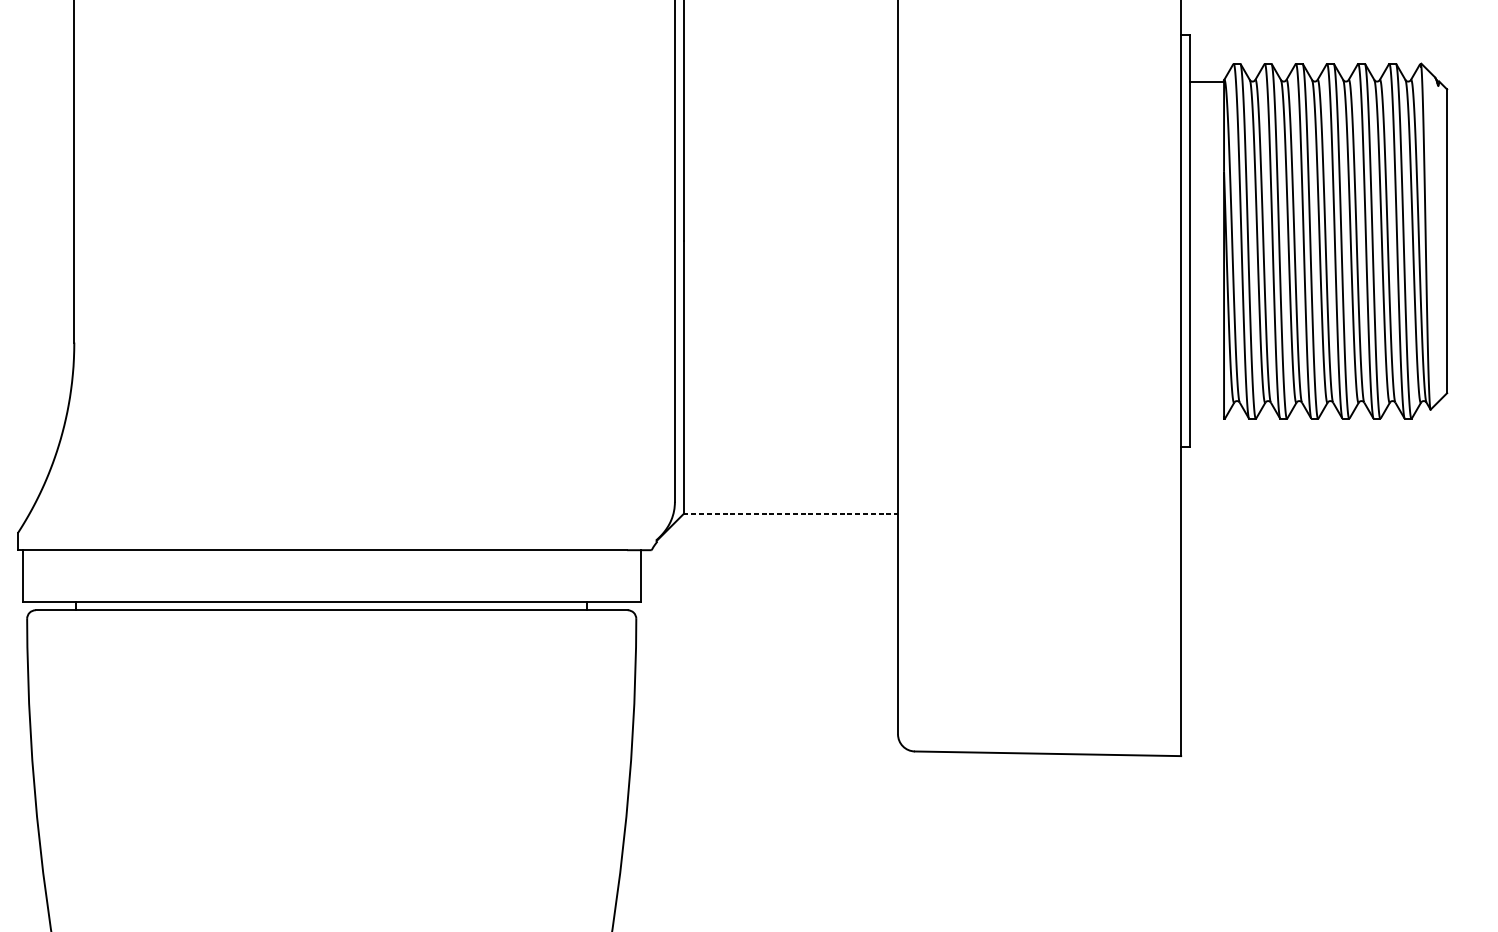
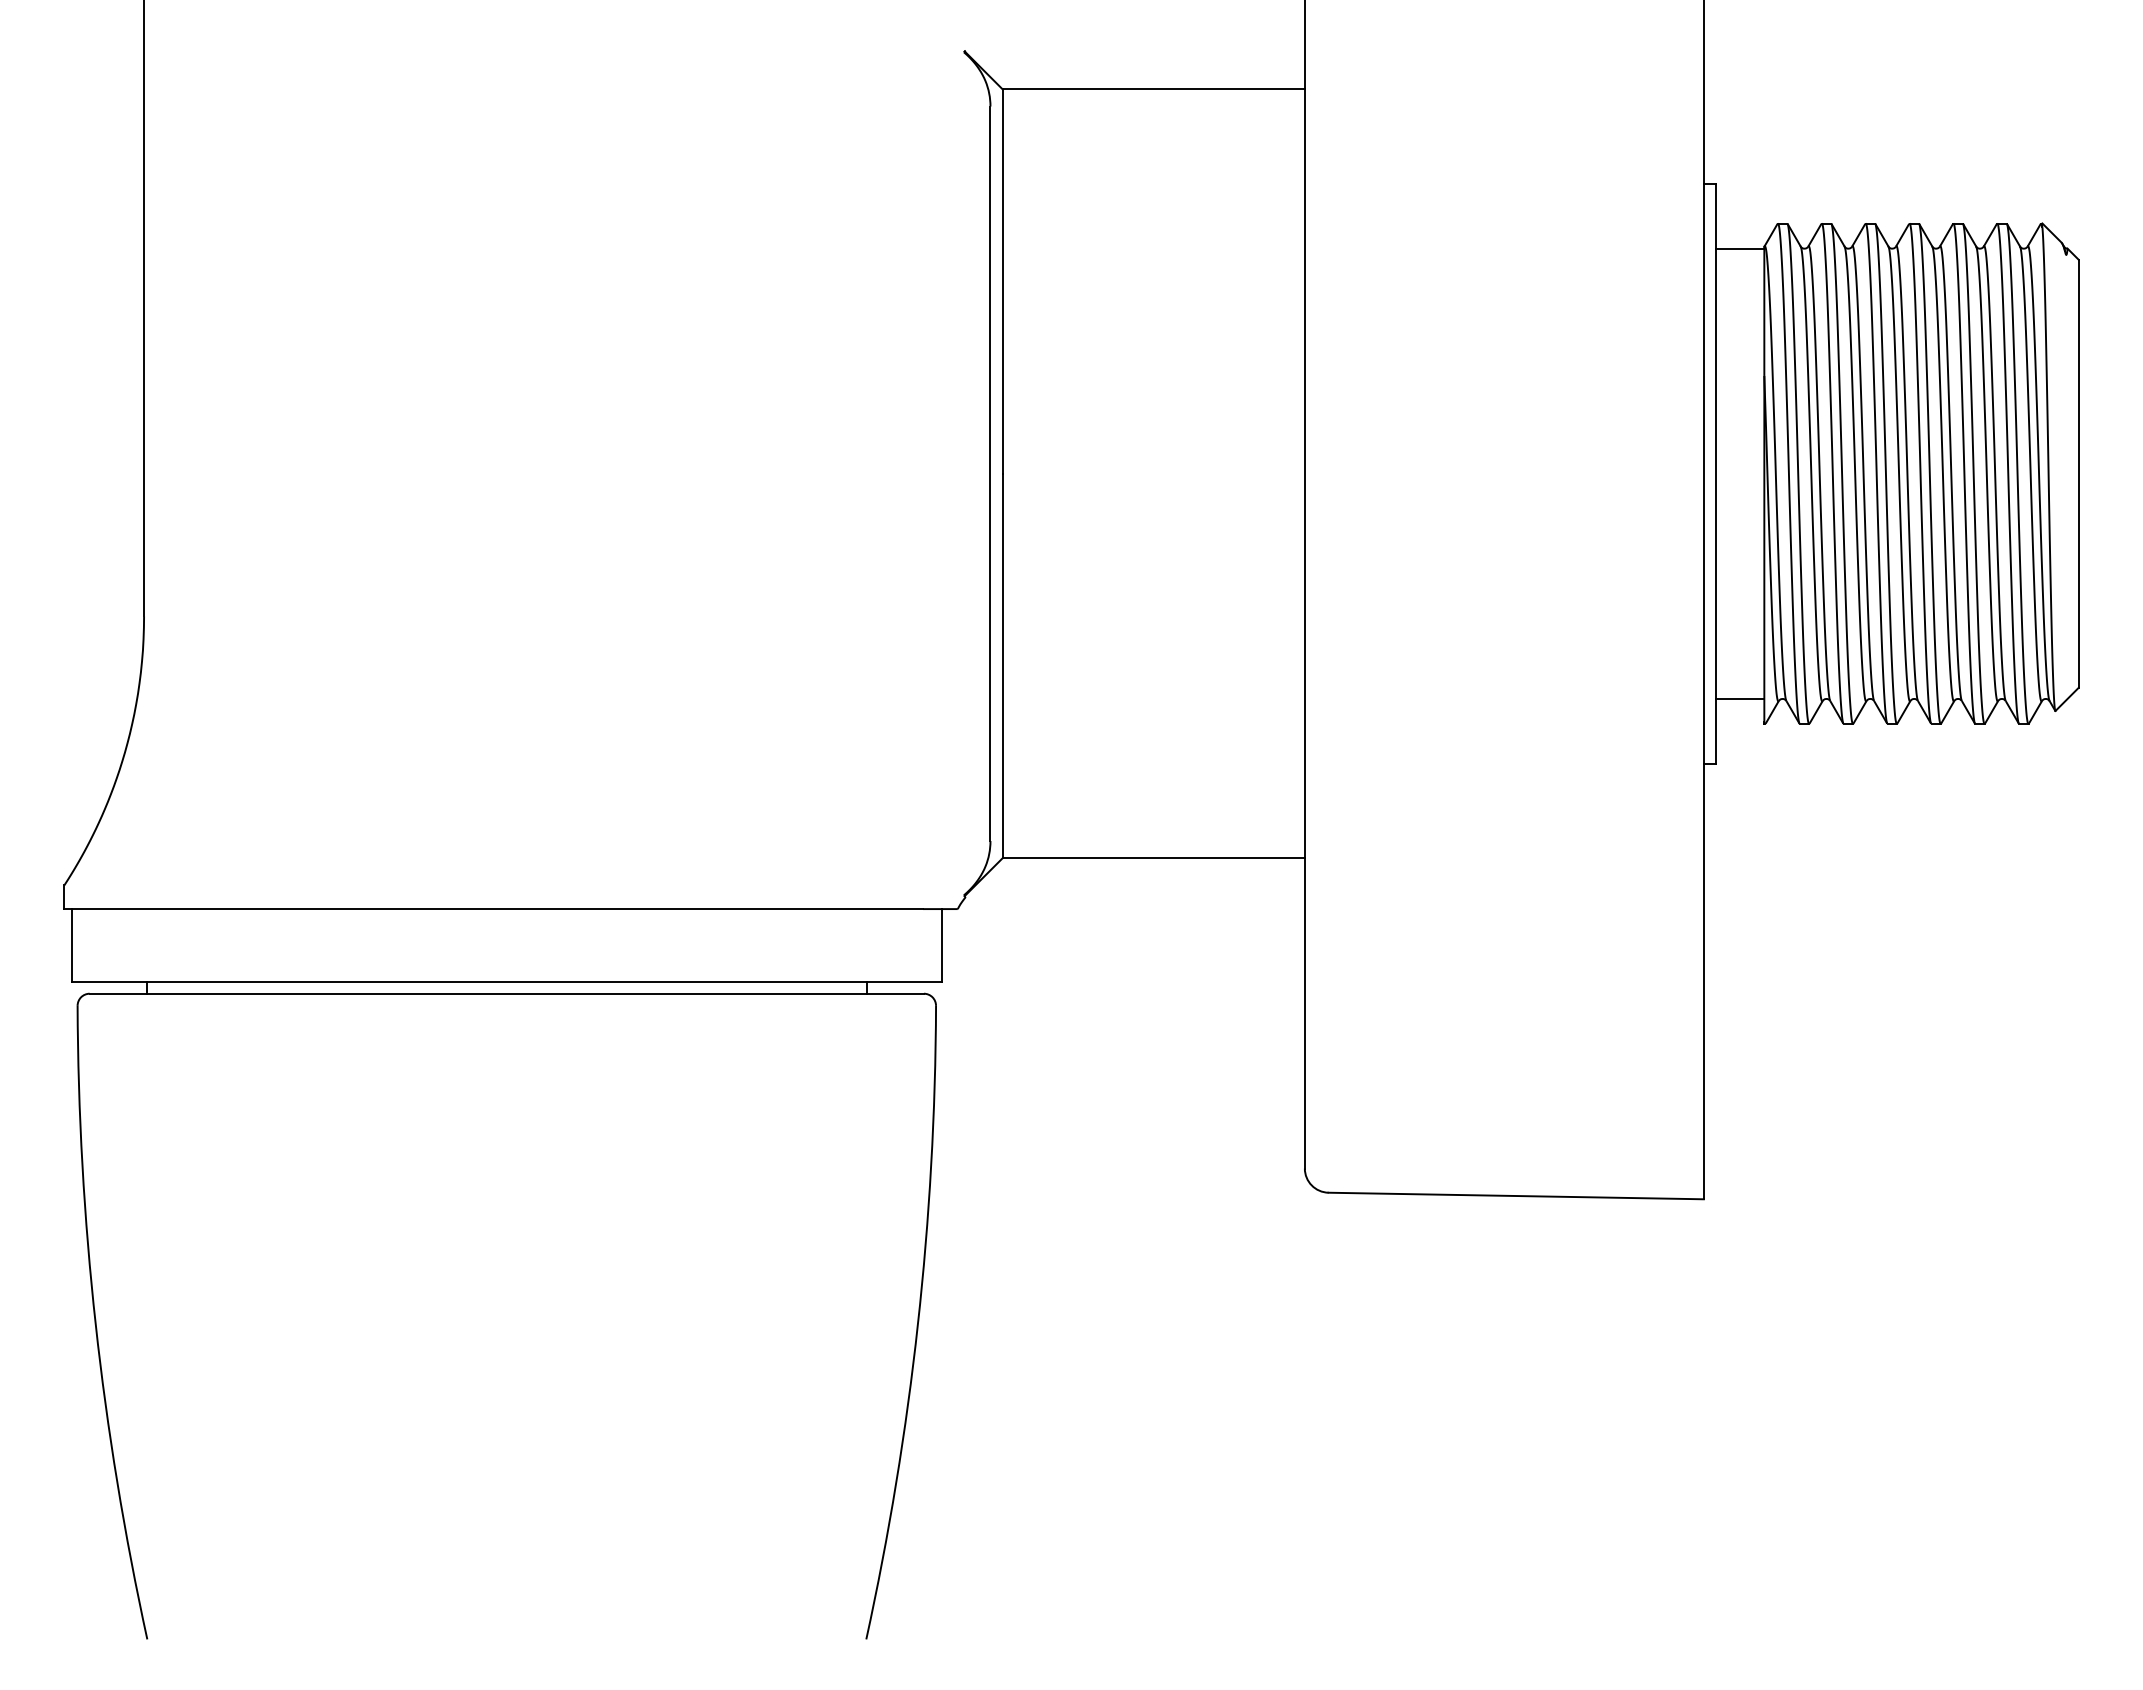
line: (1206, 400) -> (1739, 698), added
line: (791, 514) -> (1154, 858), dashed -> solid

